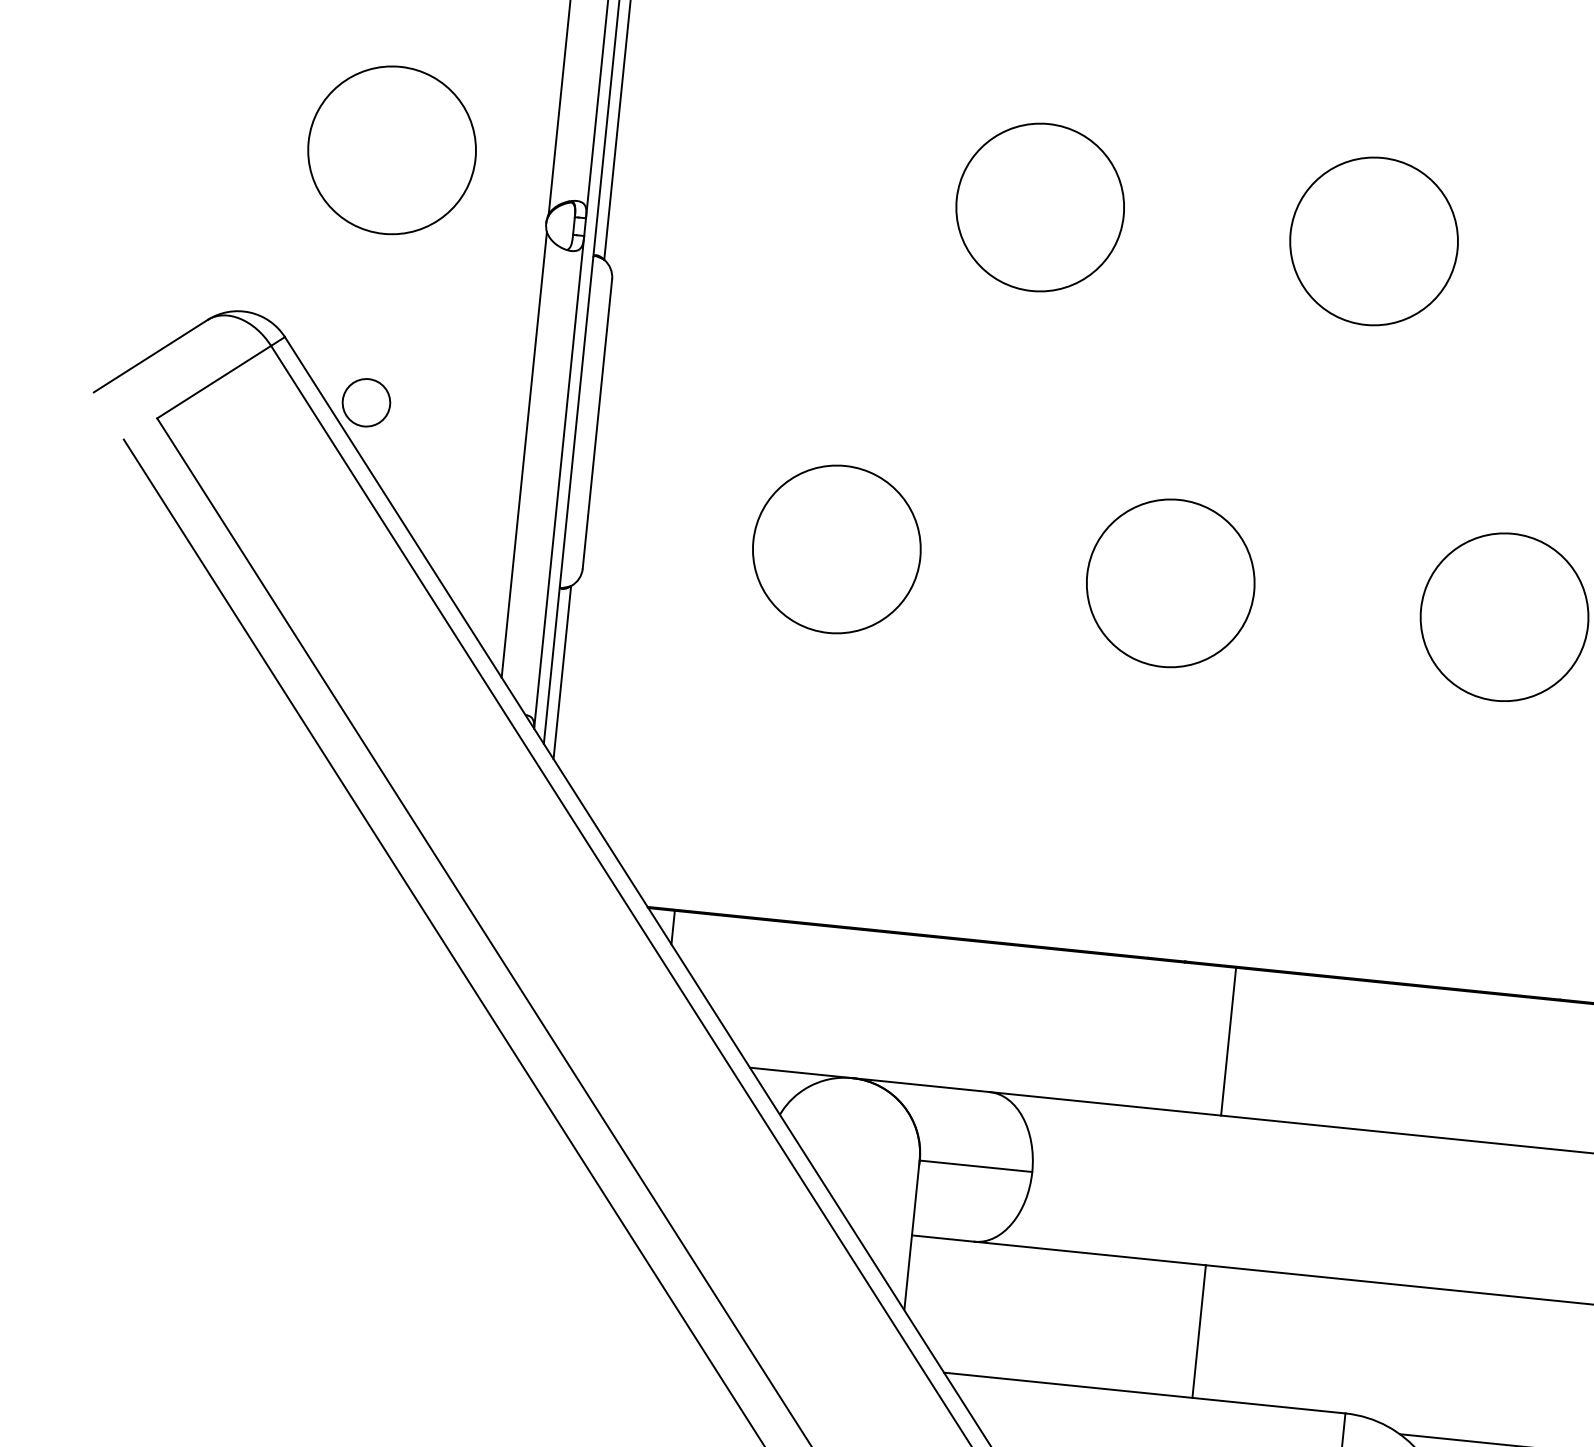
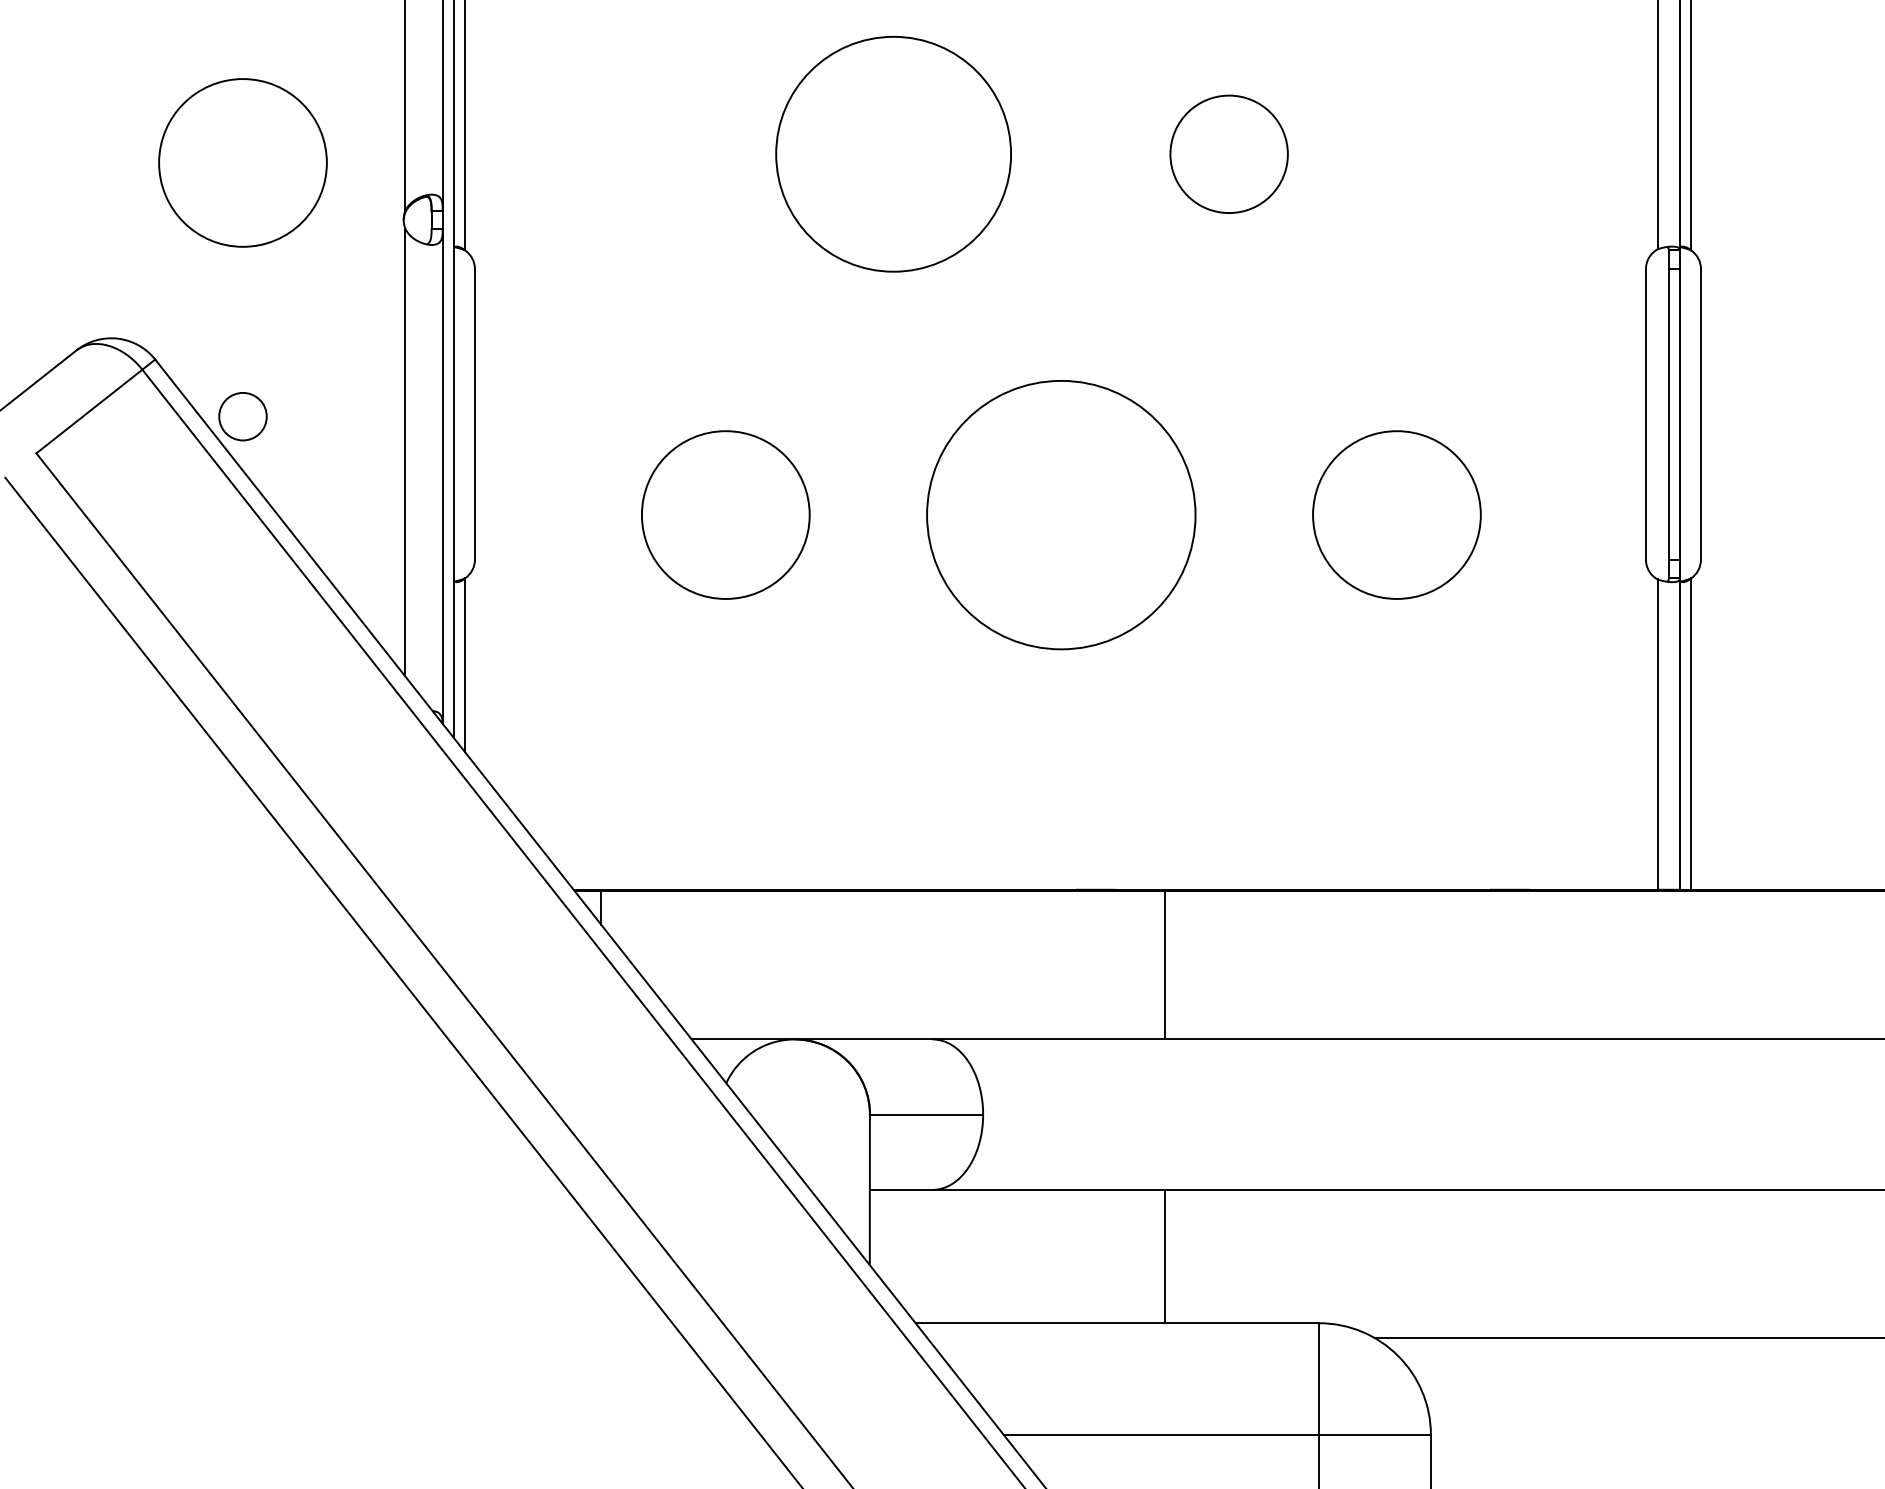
circle: (1040, 207) -> (893, 154), size x1.4
circle: (1374, 241) -> (1229, 154), size x0.7
circle: (1170, 582) -> (1061, 514), size x1.6

